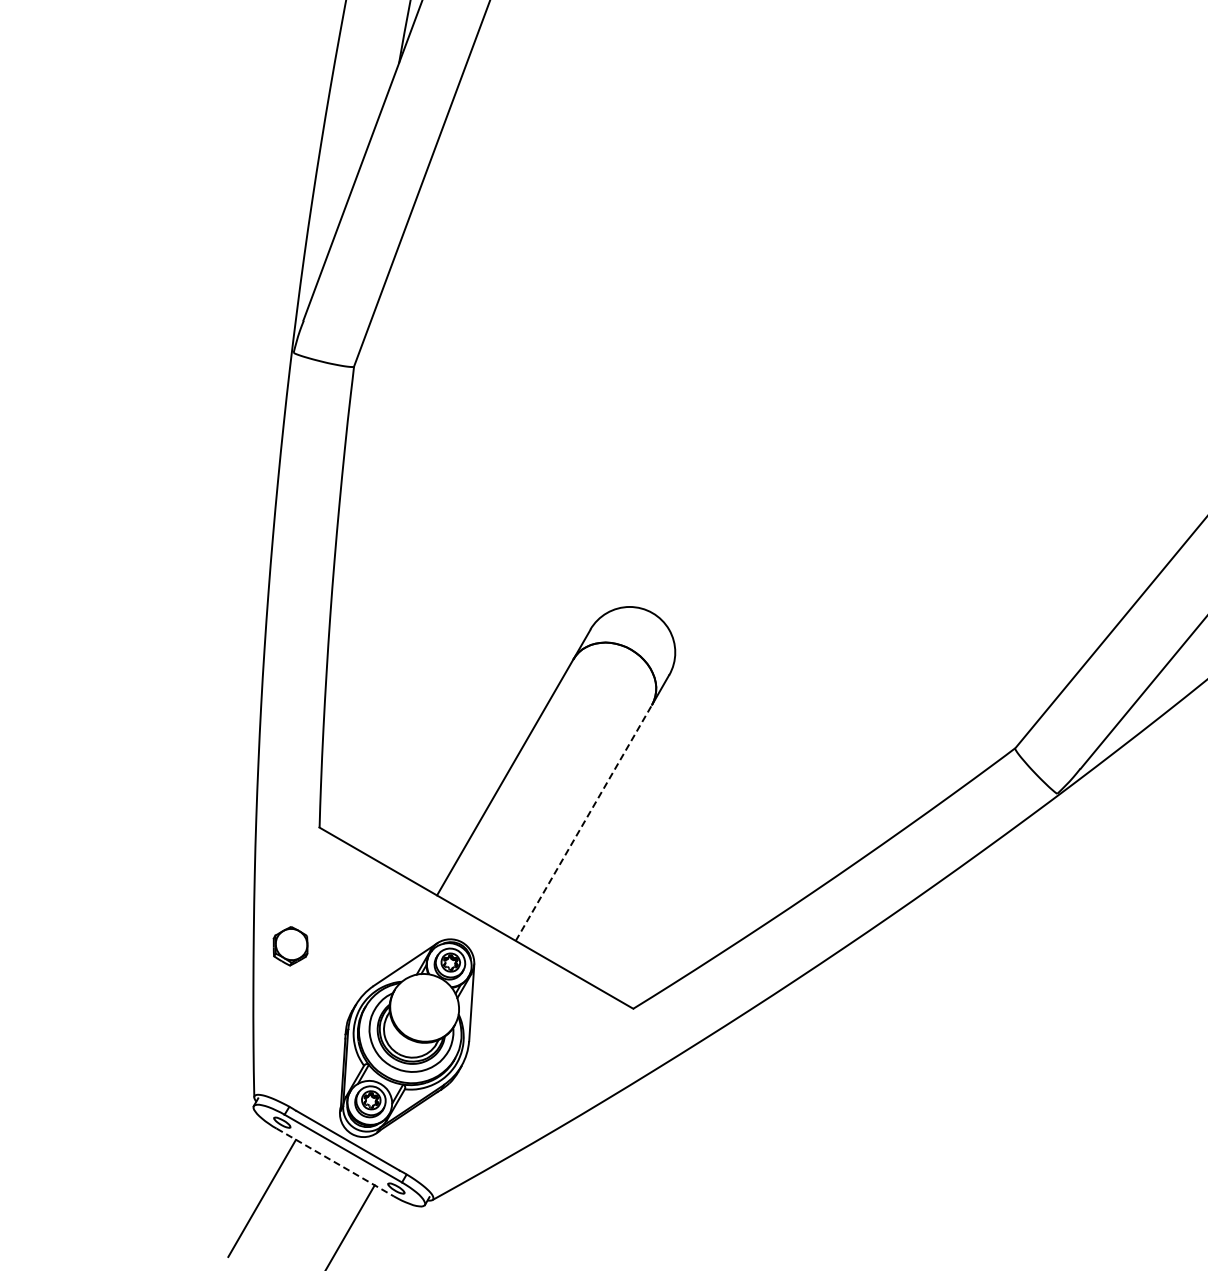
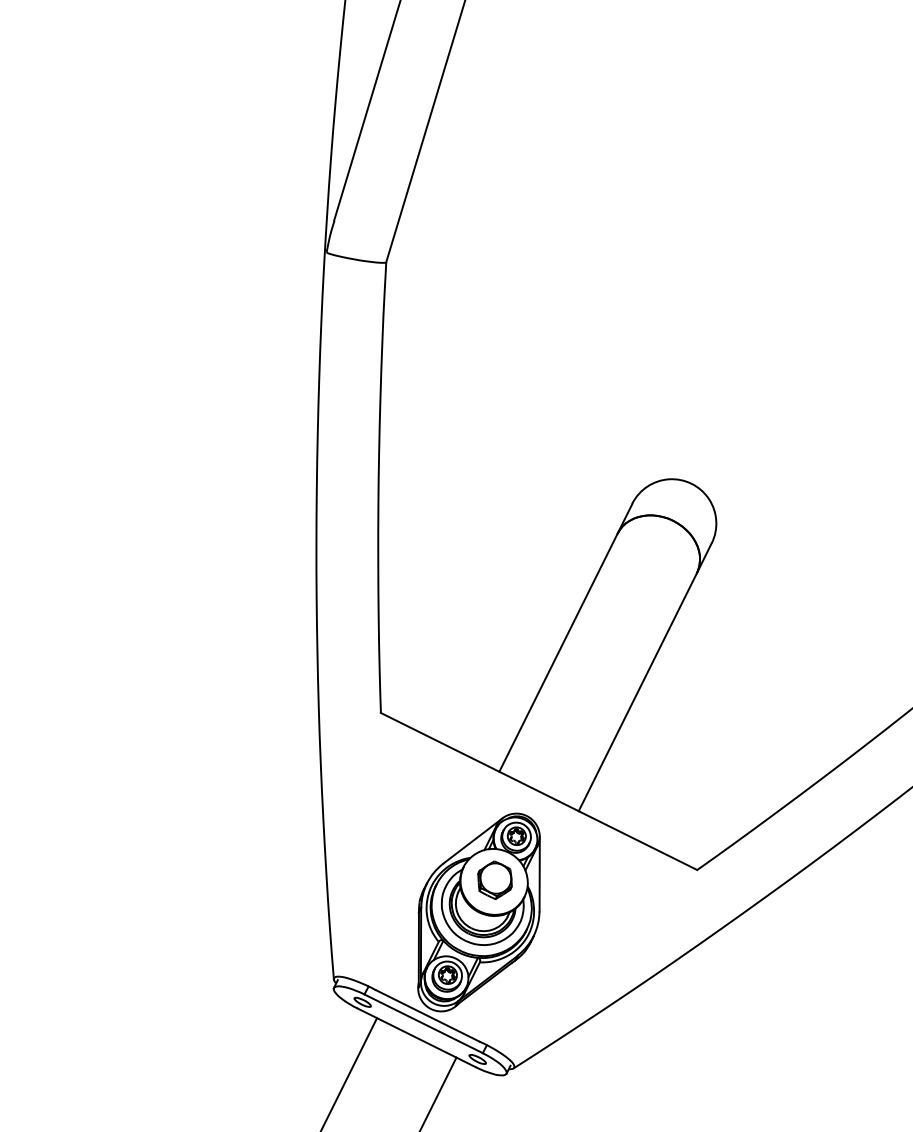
line: (584, 822) -> (638, 691), dashed -> solid
part: (290, 946) -> (494, 880), moved
line: (335, 1162) -> (416, 1037), dashed -> solid

